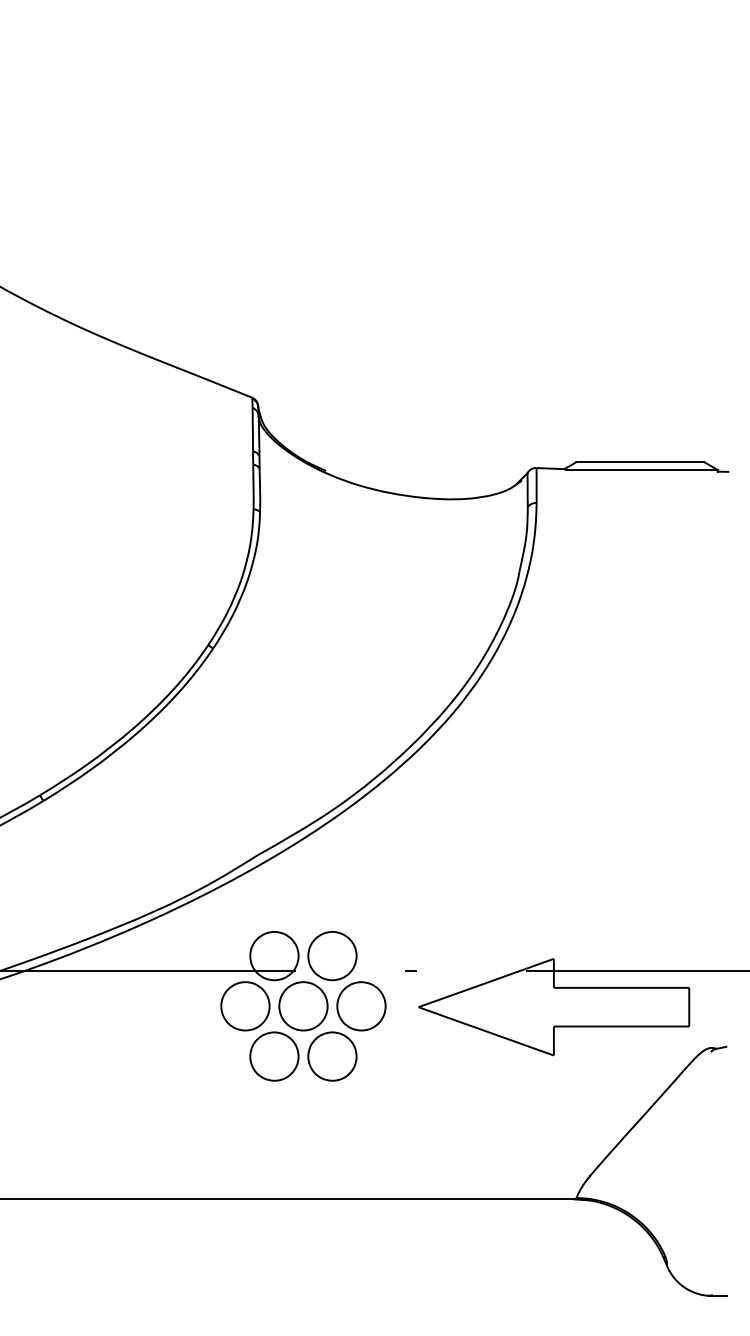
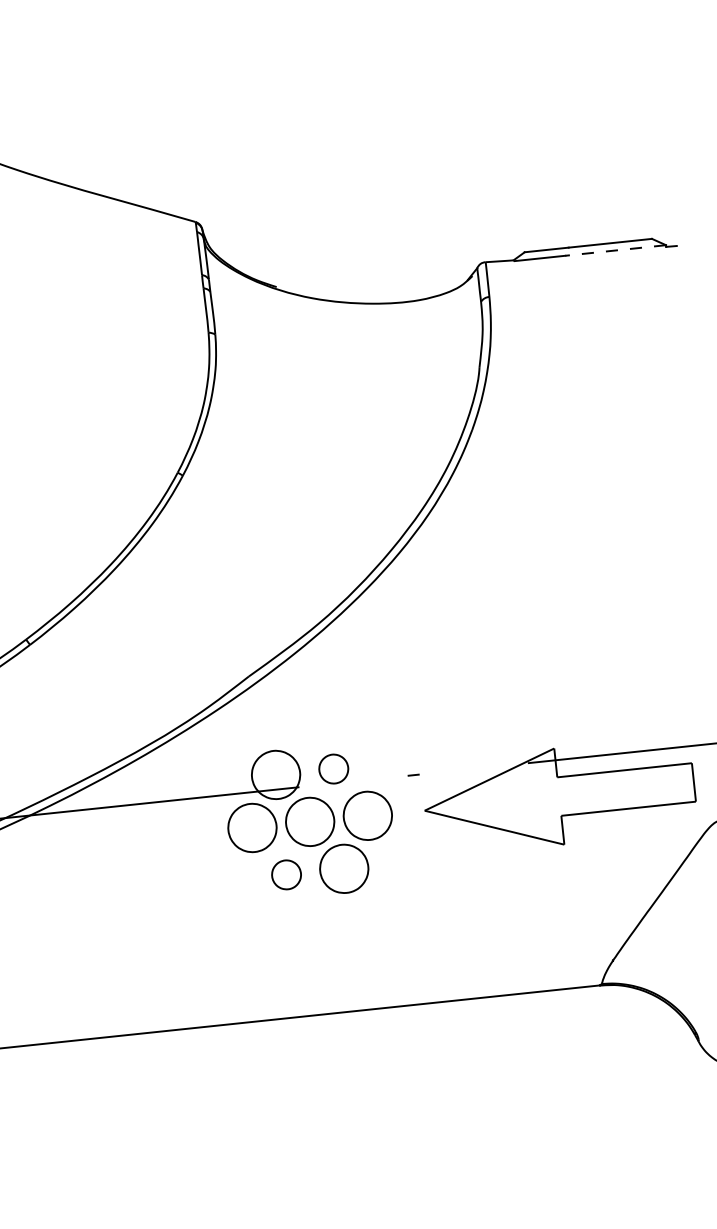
line: (667, 469) -> (616, 249), solid -> dashed
part: (332, 956) -> (333, 769), size x0.6
part: (274, 1056) -> (286, 874), size x0.6

